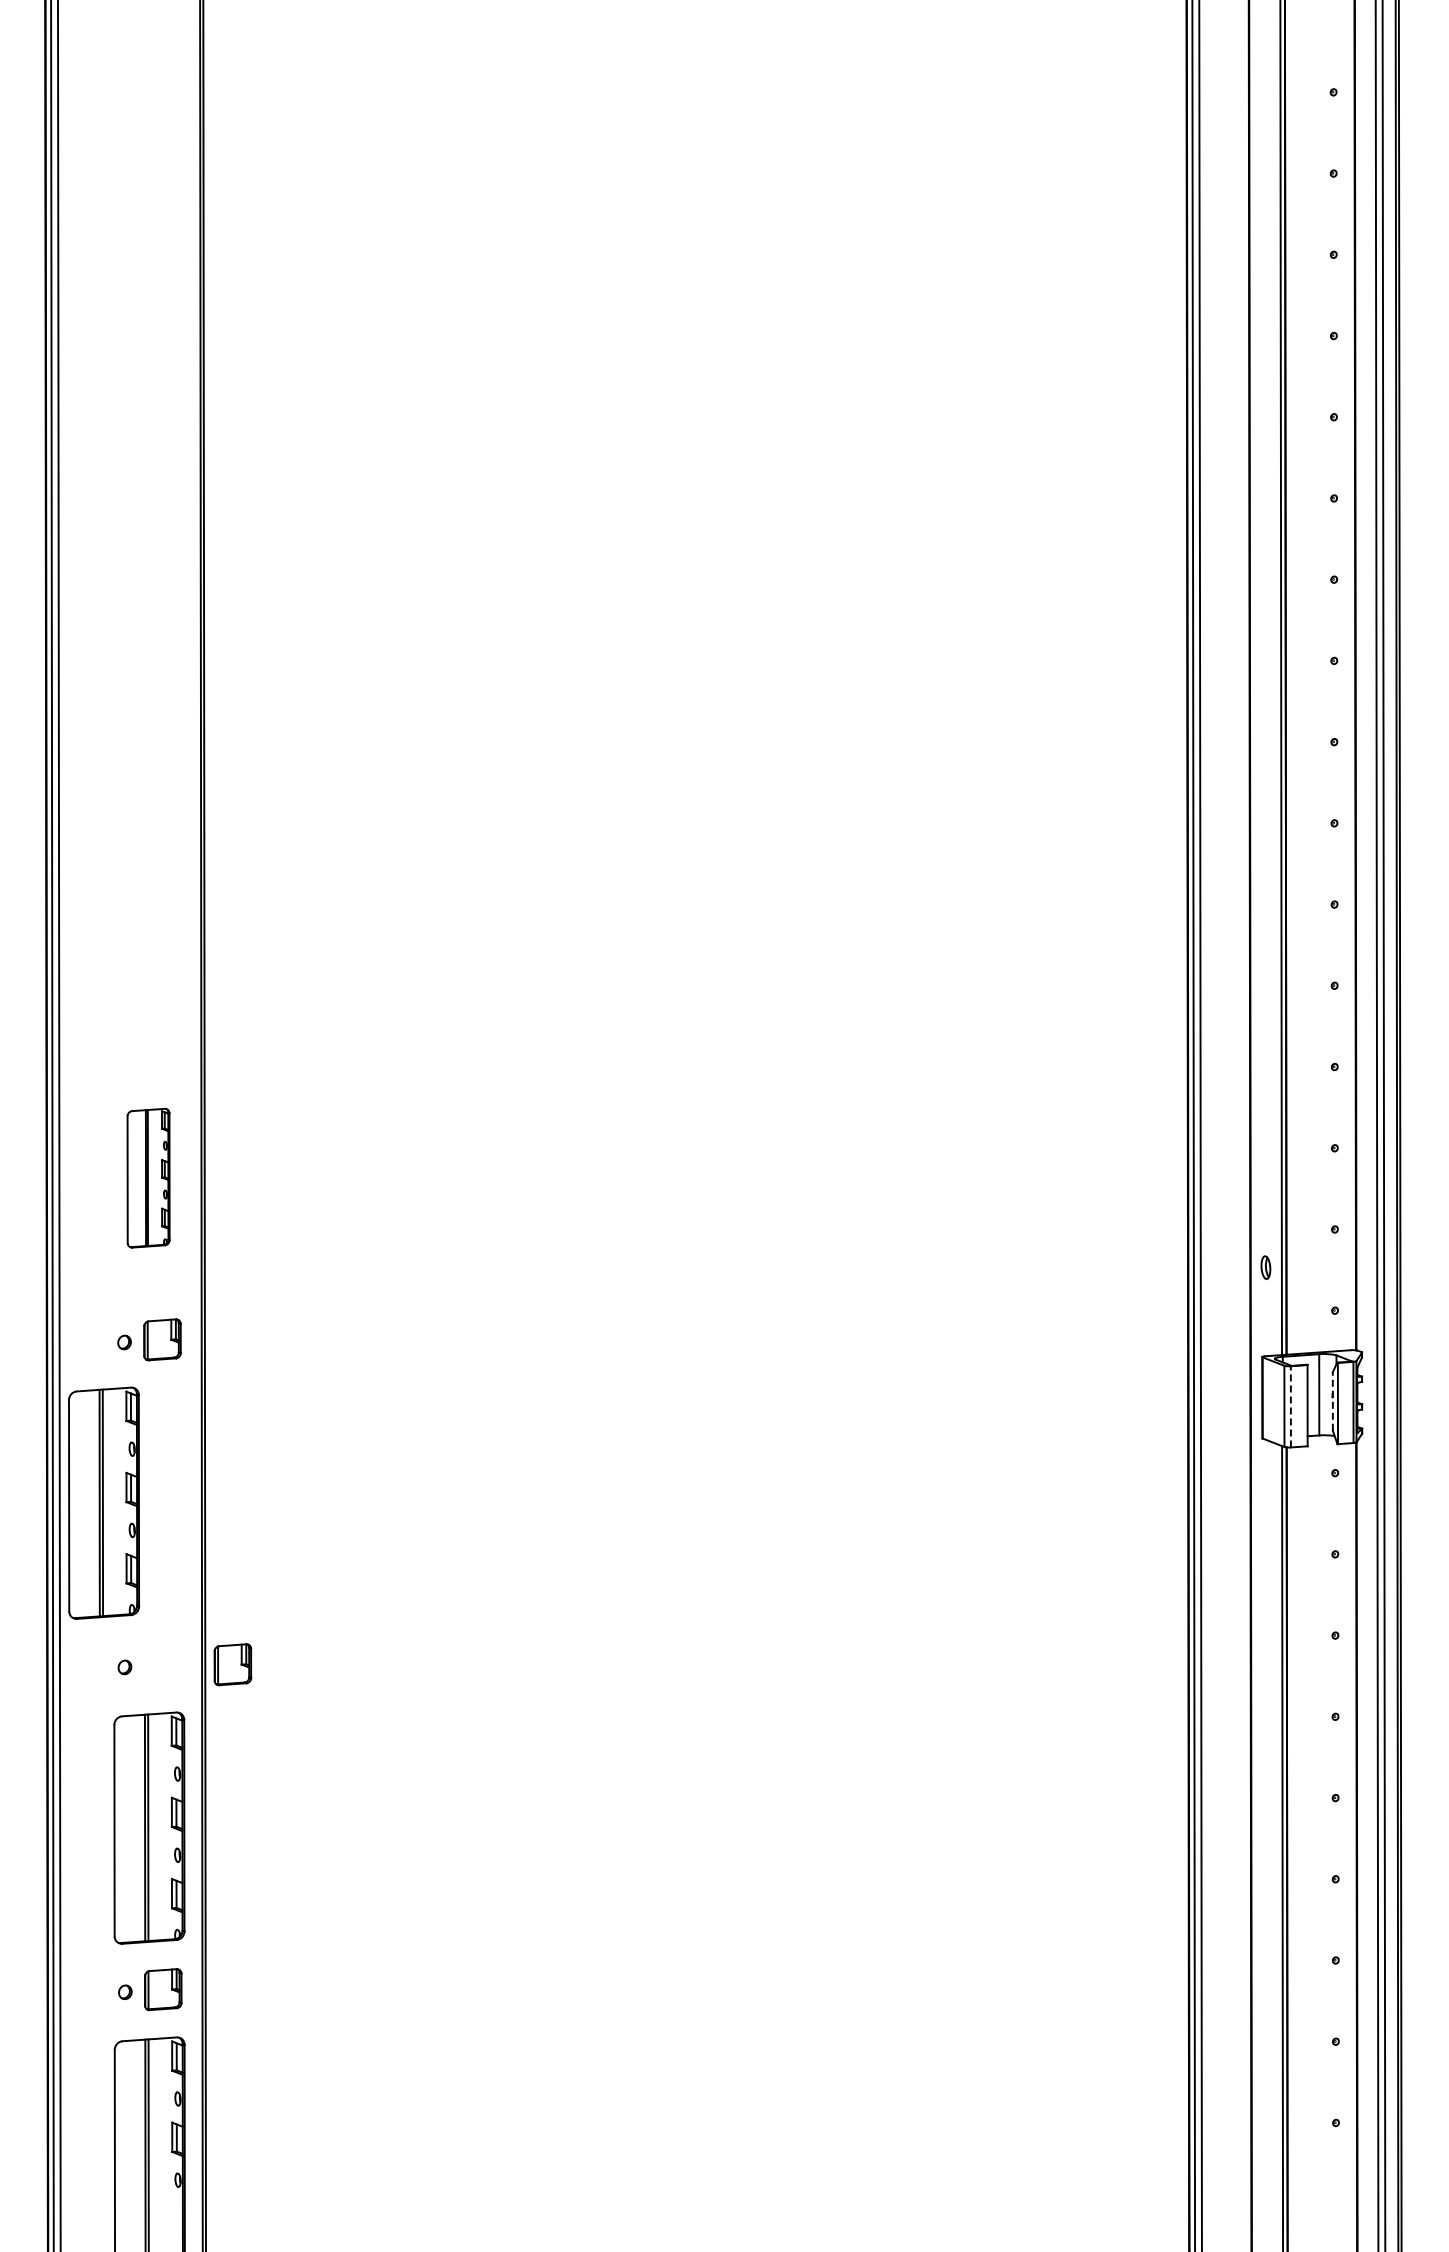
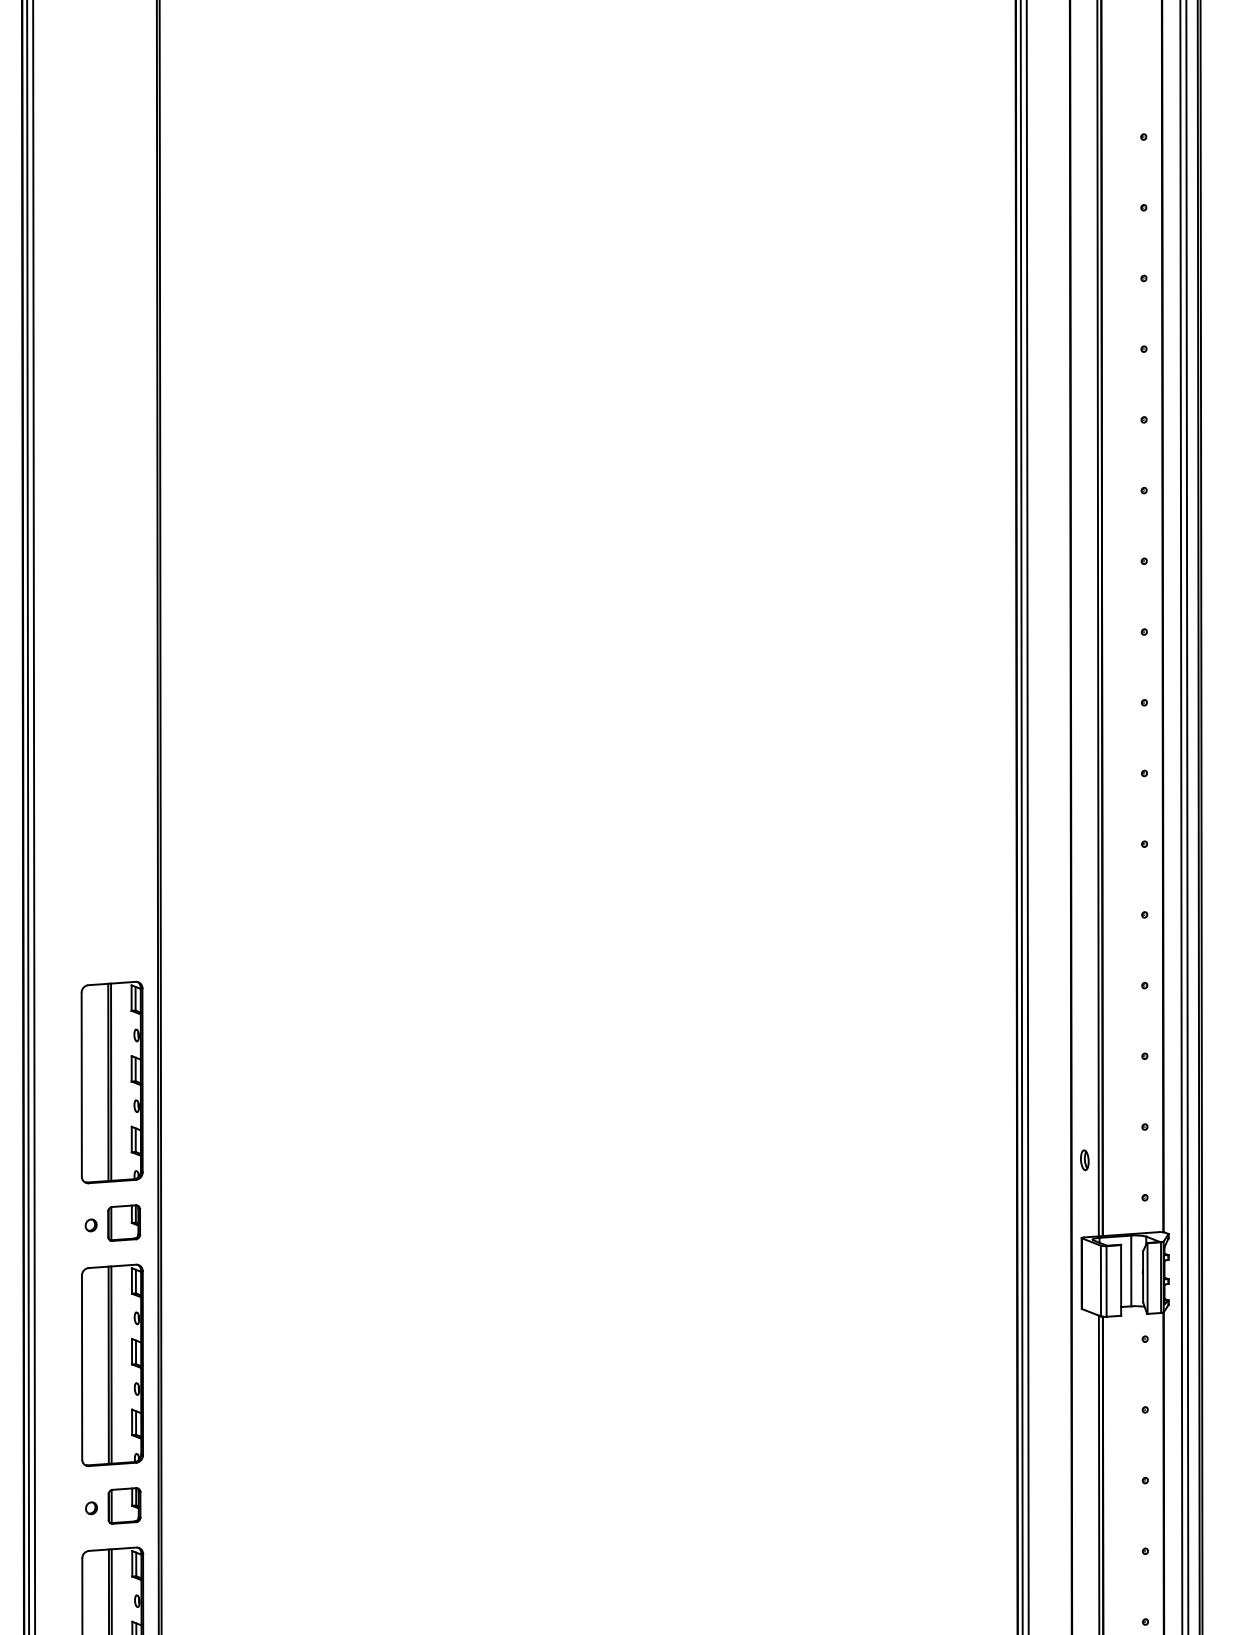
part: (148, 1177) -> (112, 1081), size x1.67
line: (1332, 1401) -> (1142, 1276), dashed -> solid
line: (1290, 1406) -> (1106, 1281), dashed -> solid
part: (104, 1502) -> (112, 1364), moved
part: (232, 1664) -> (124, 1505), moved

